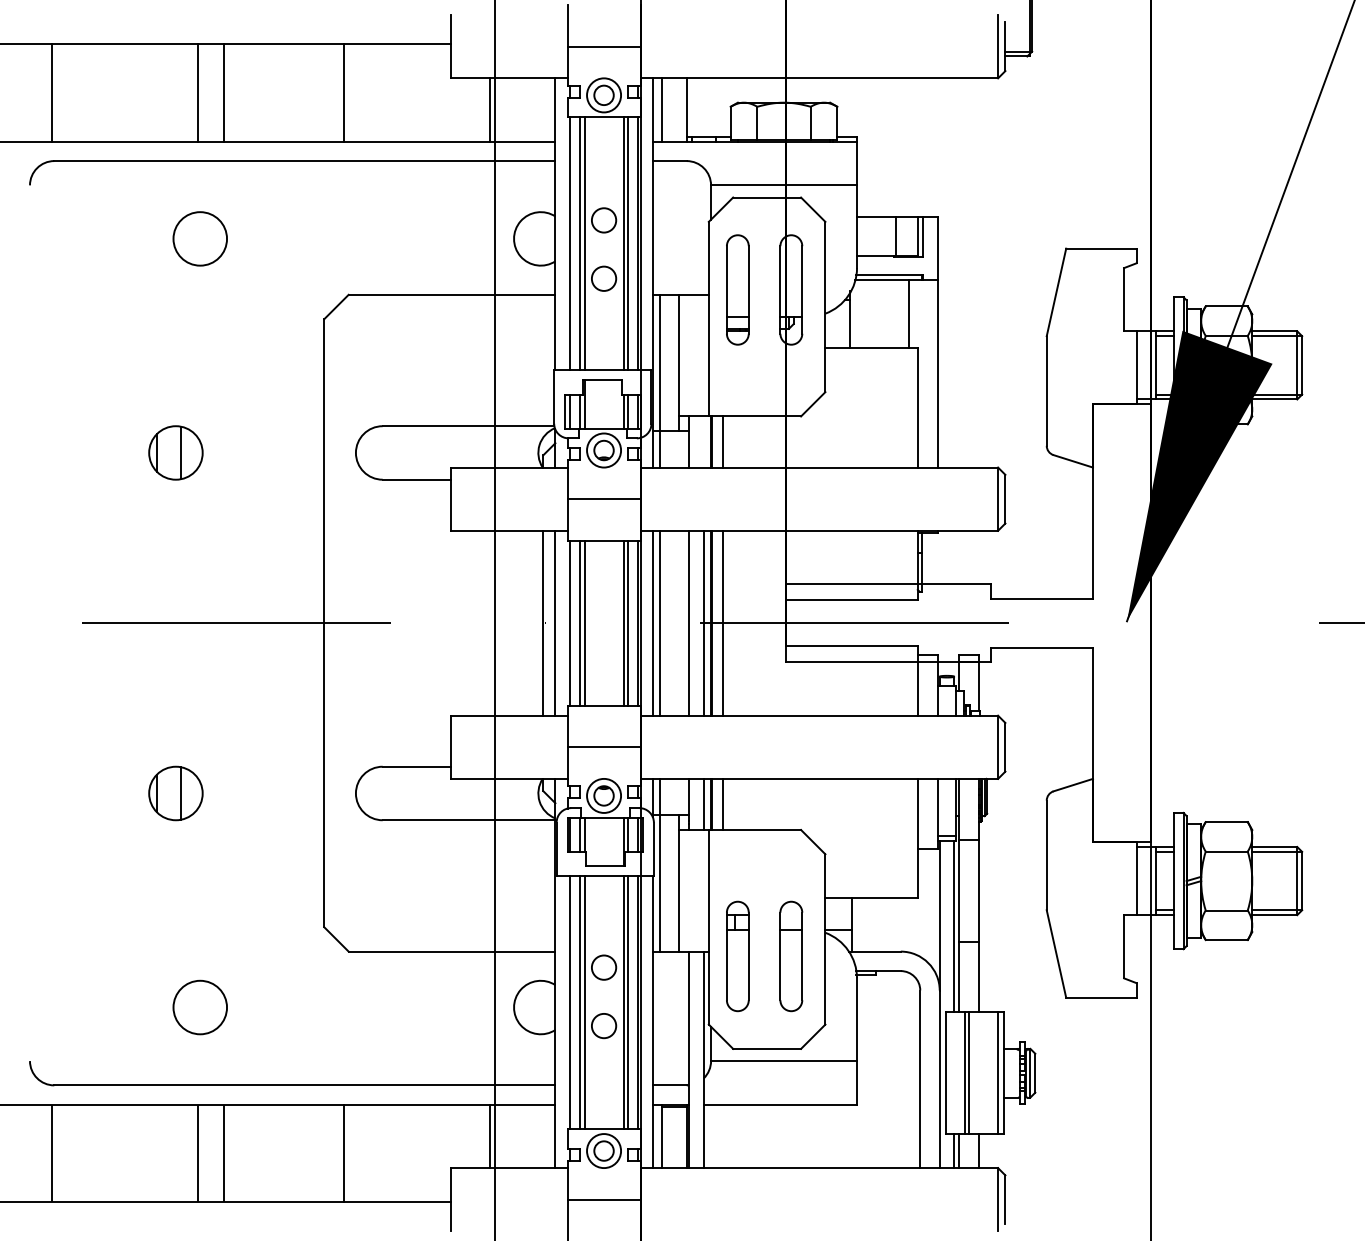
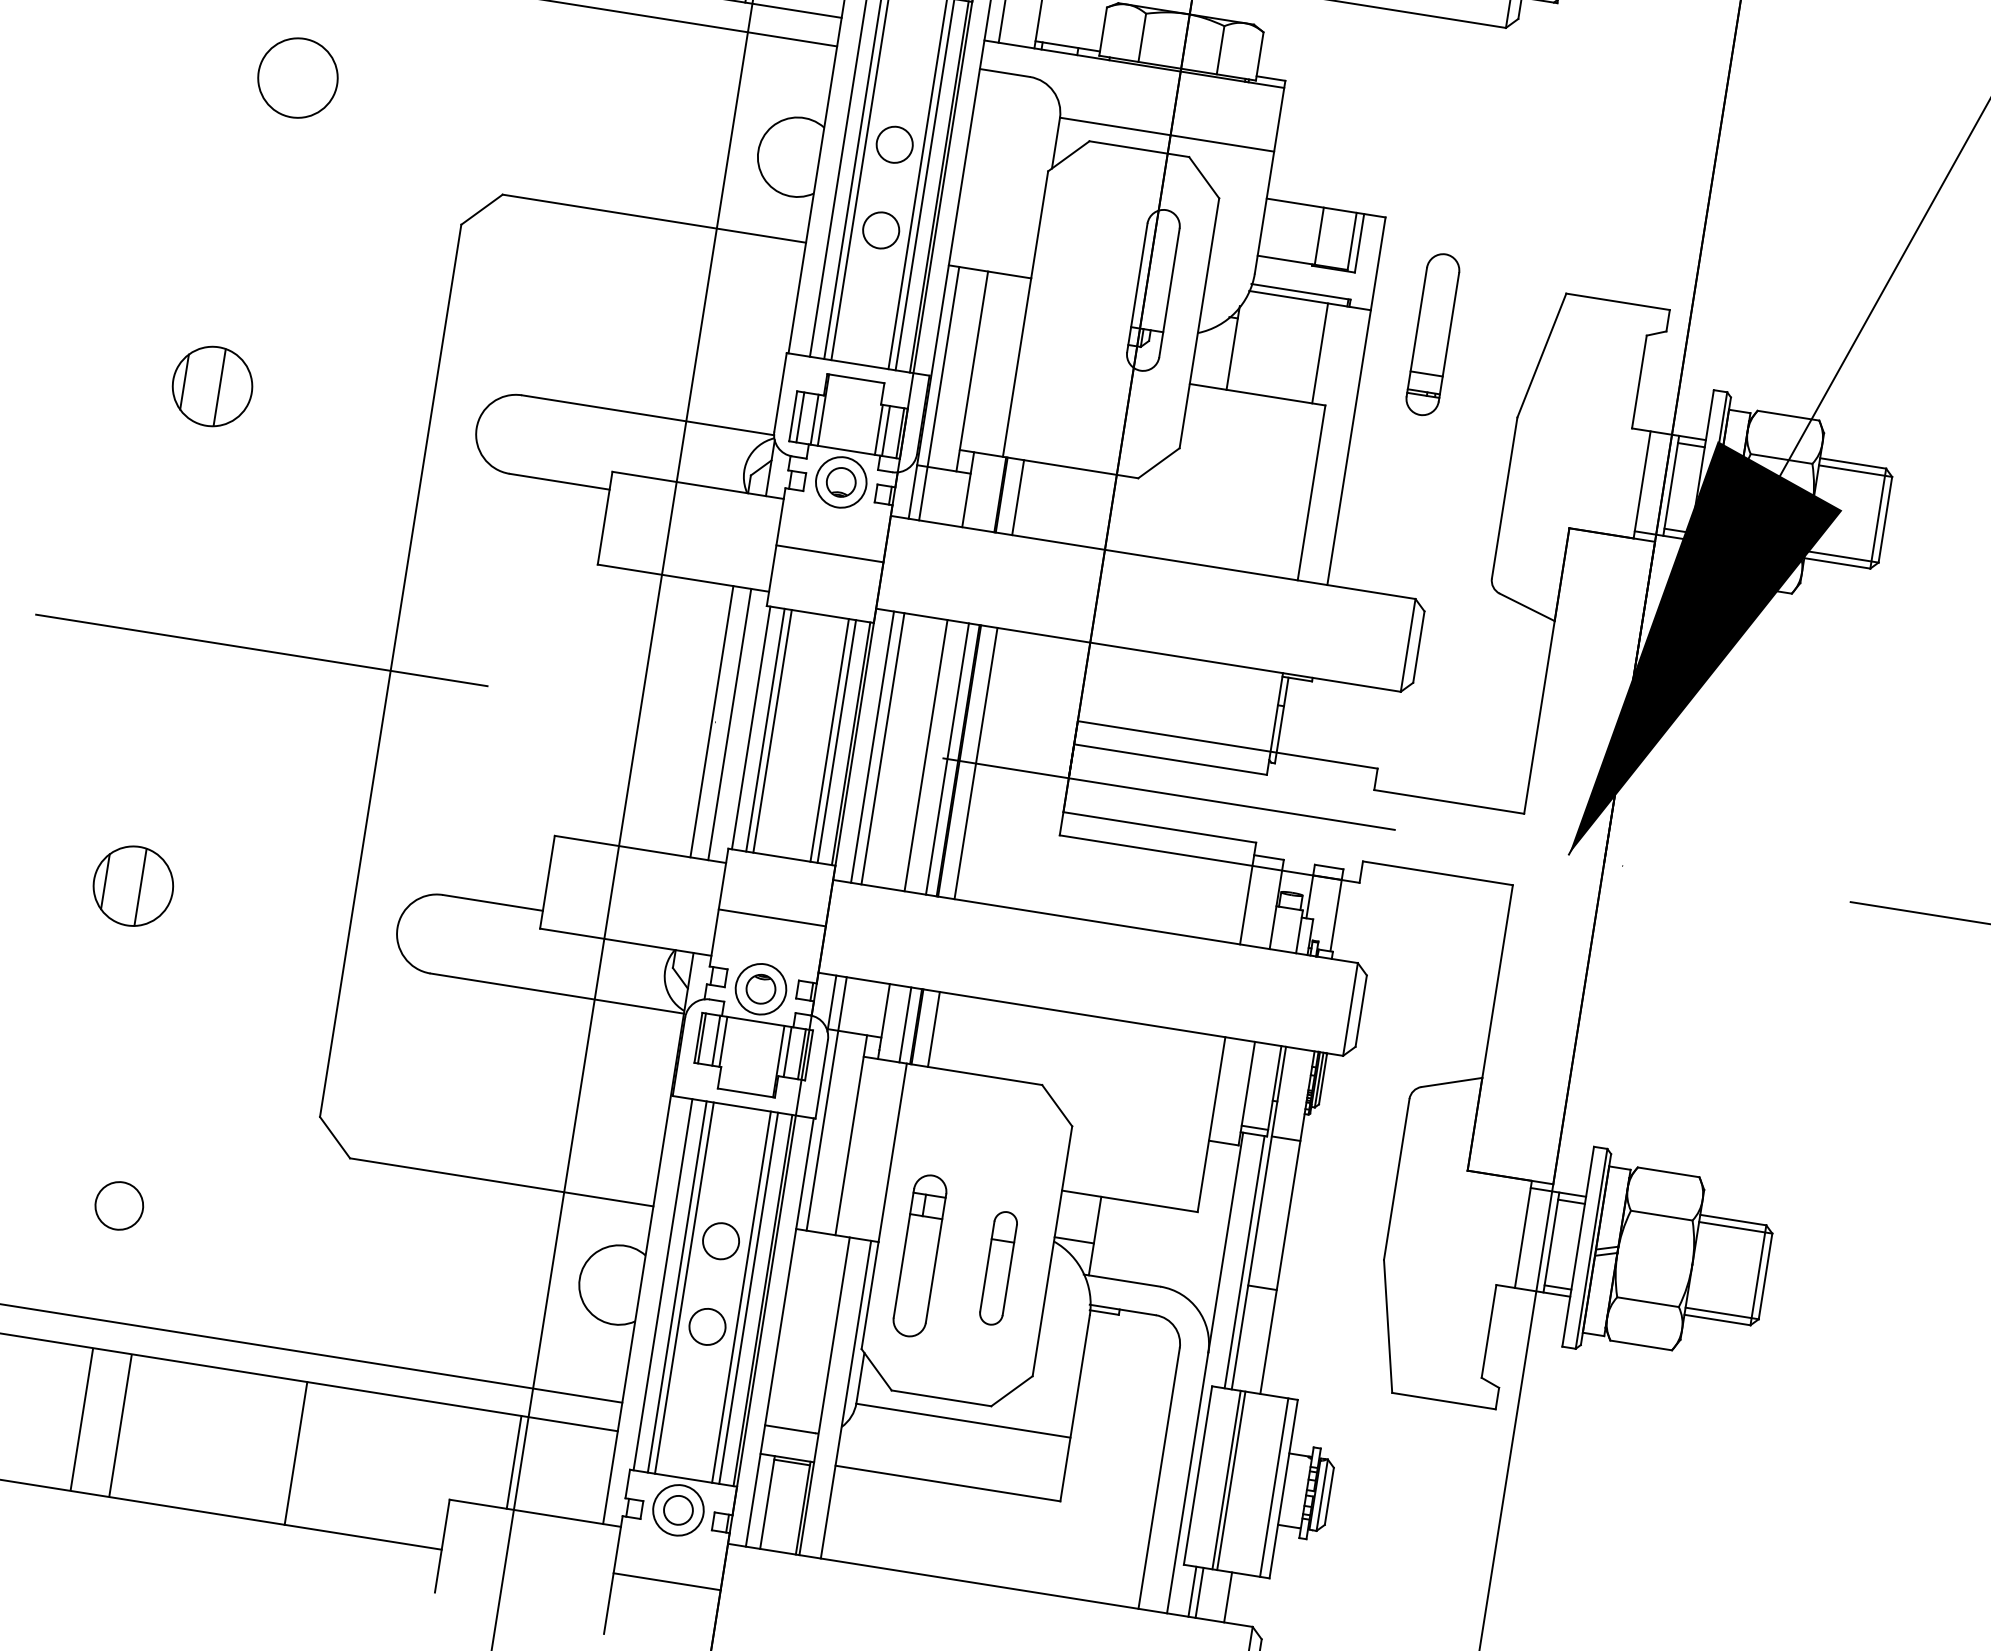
part: (737, 289) -> (1432, 333), moved
part: (791, 956) -> (998, 1268), size x0.7
circle: (200, 1007) -> (119, 1205), size x0.6

